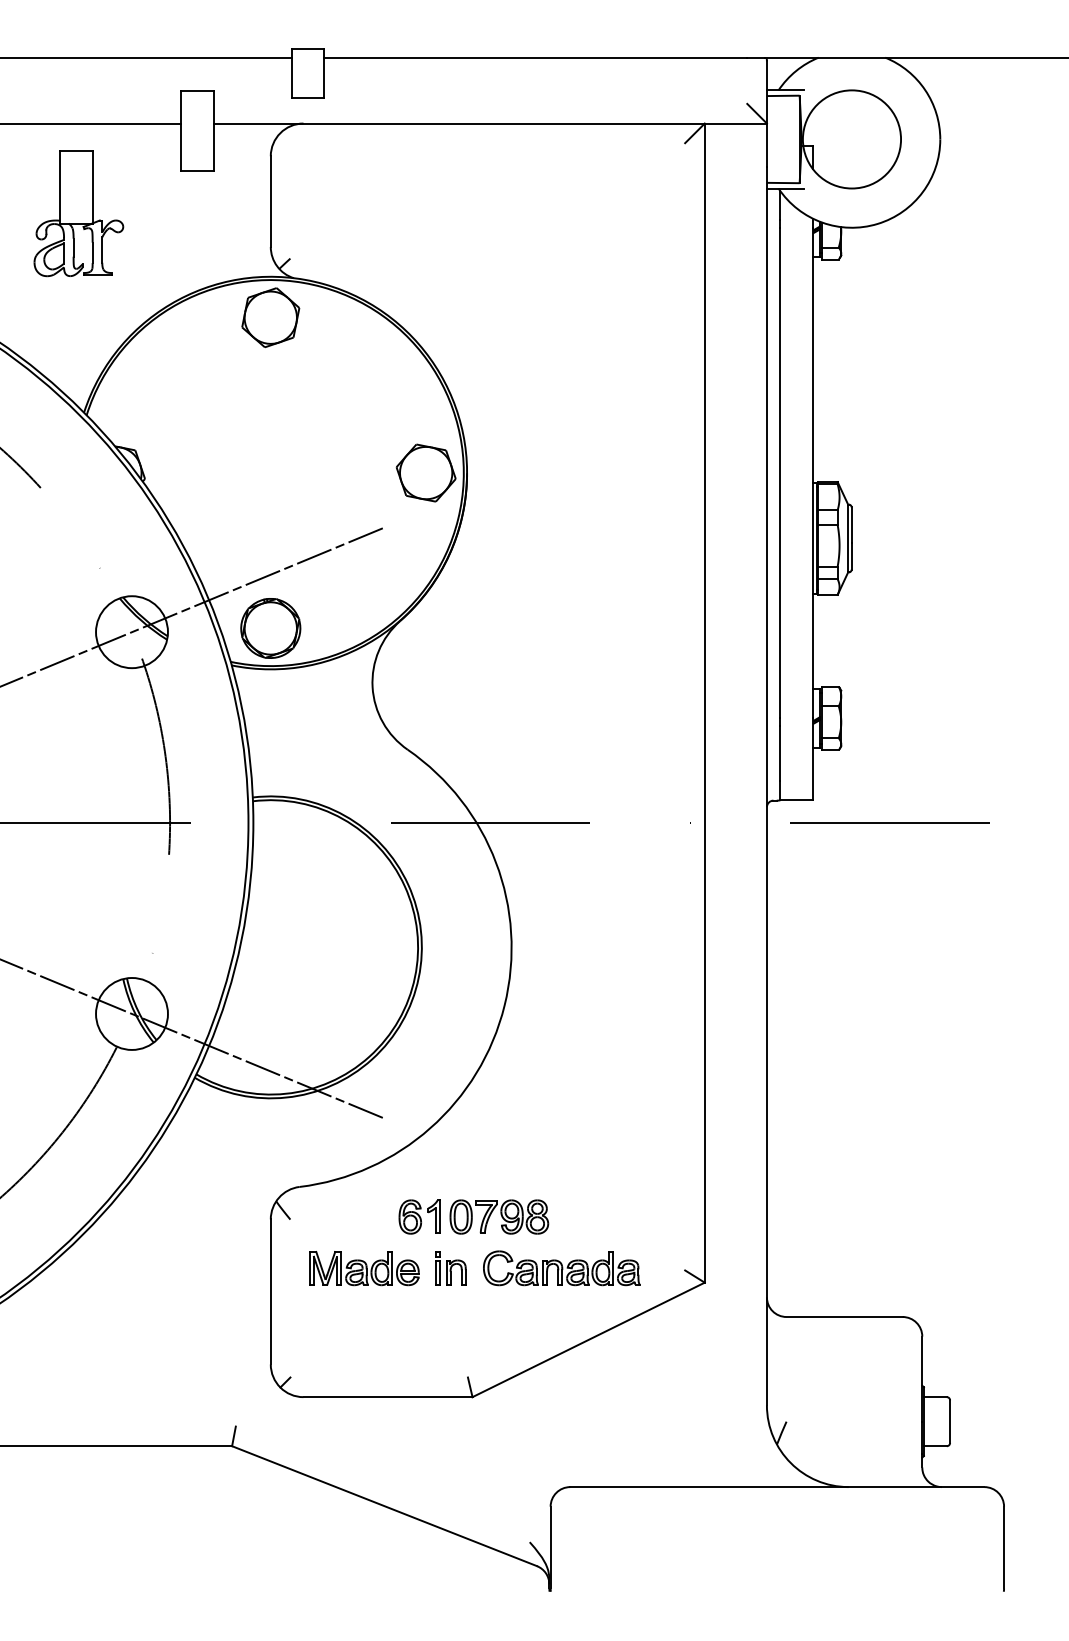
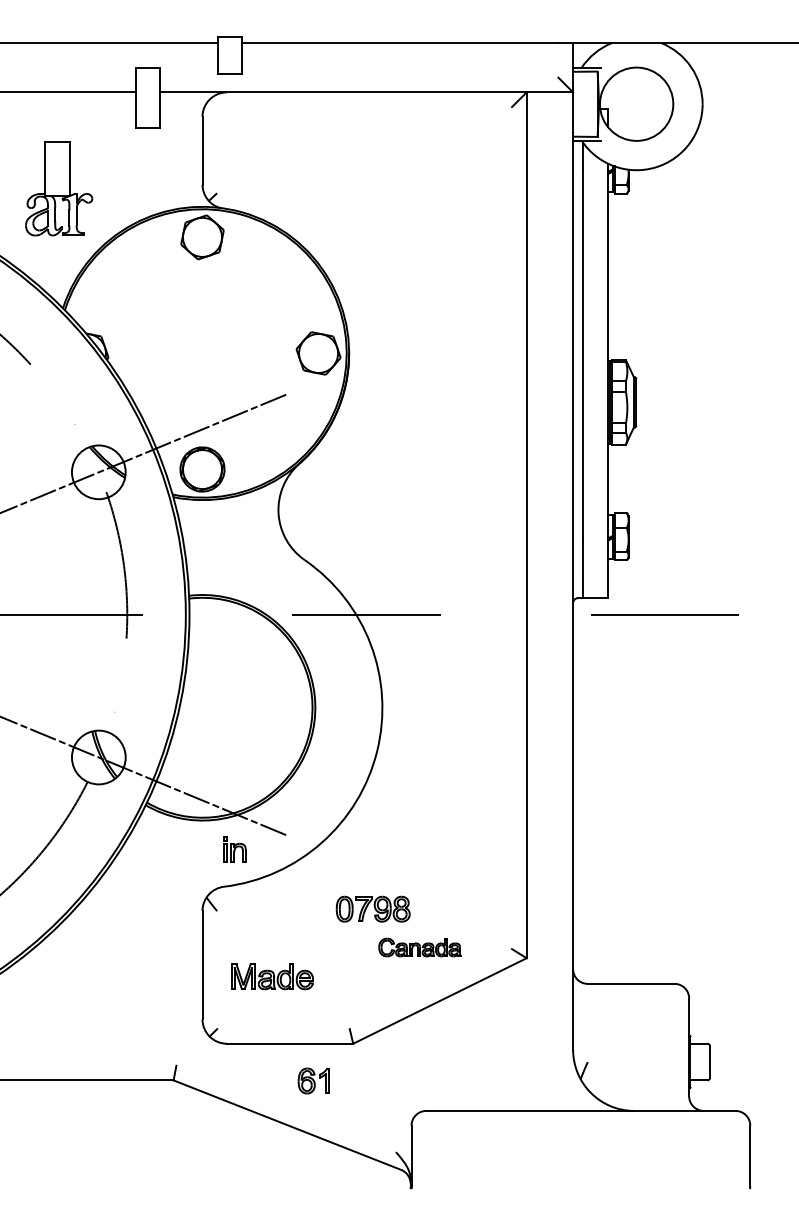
part: (78, 213) -> (58, 188), moved
part: (419, 1216) -> (313, 1080), moved
part: (364, 1268) -> (272, 976), moved
part: (450, 1268) -> (234, 849), moved
part: (561, 1268) -> (419, 947), size x0.7

